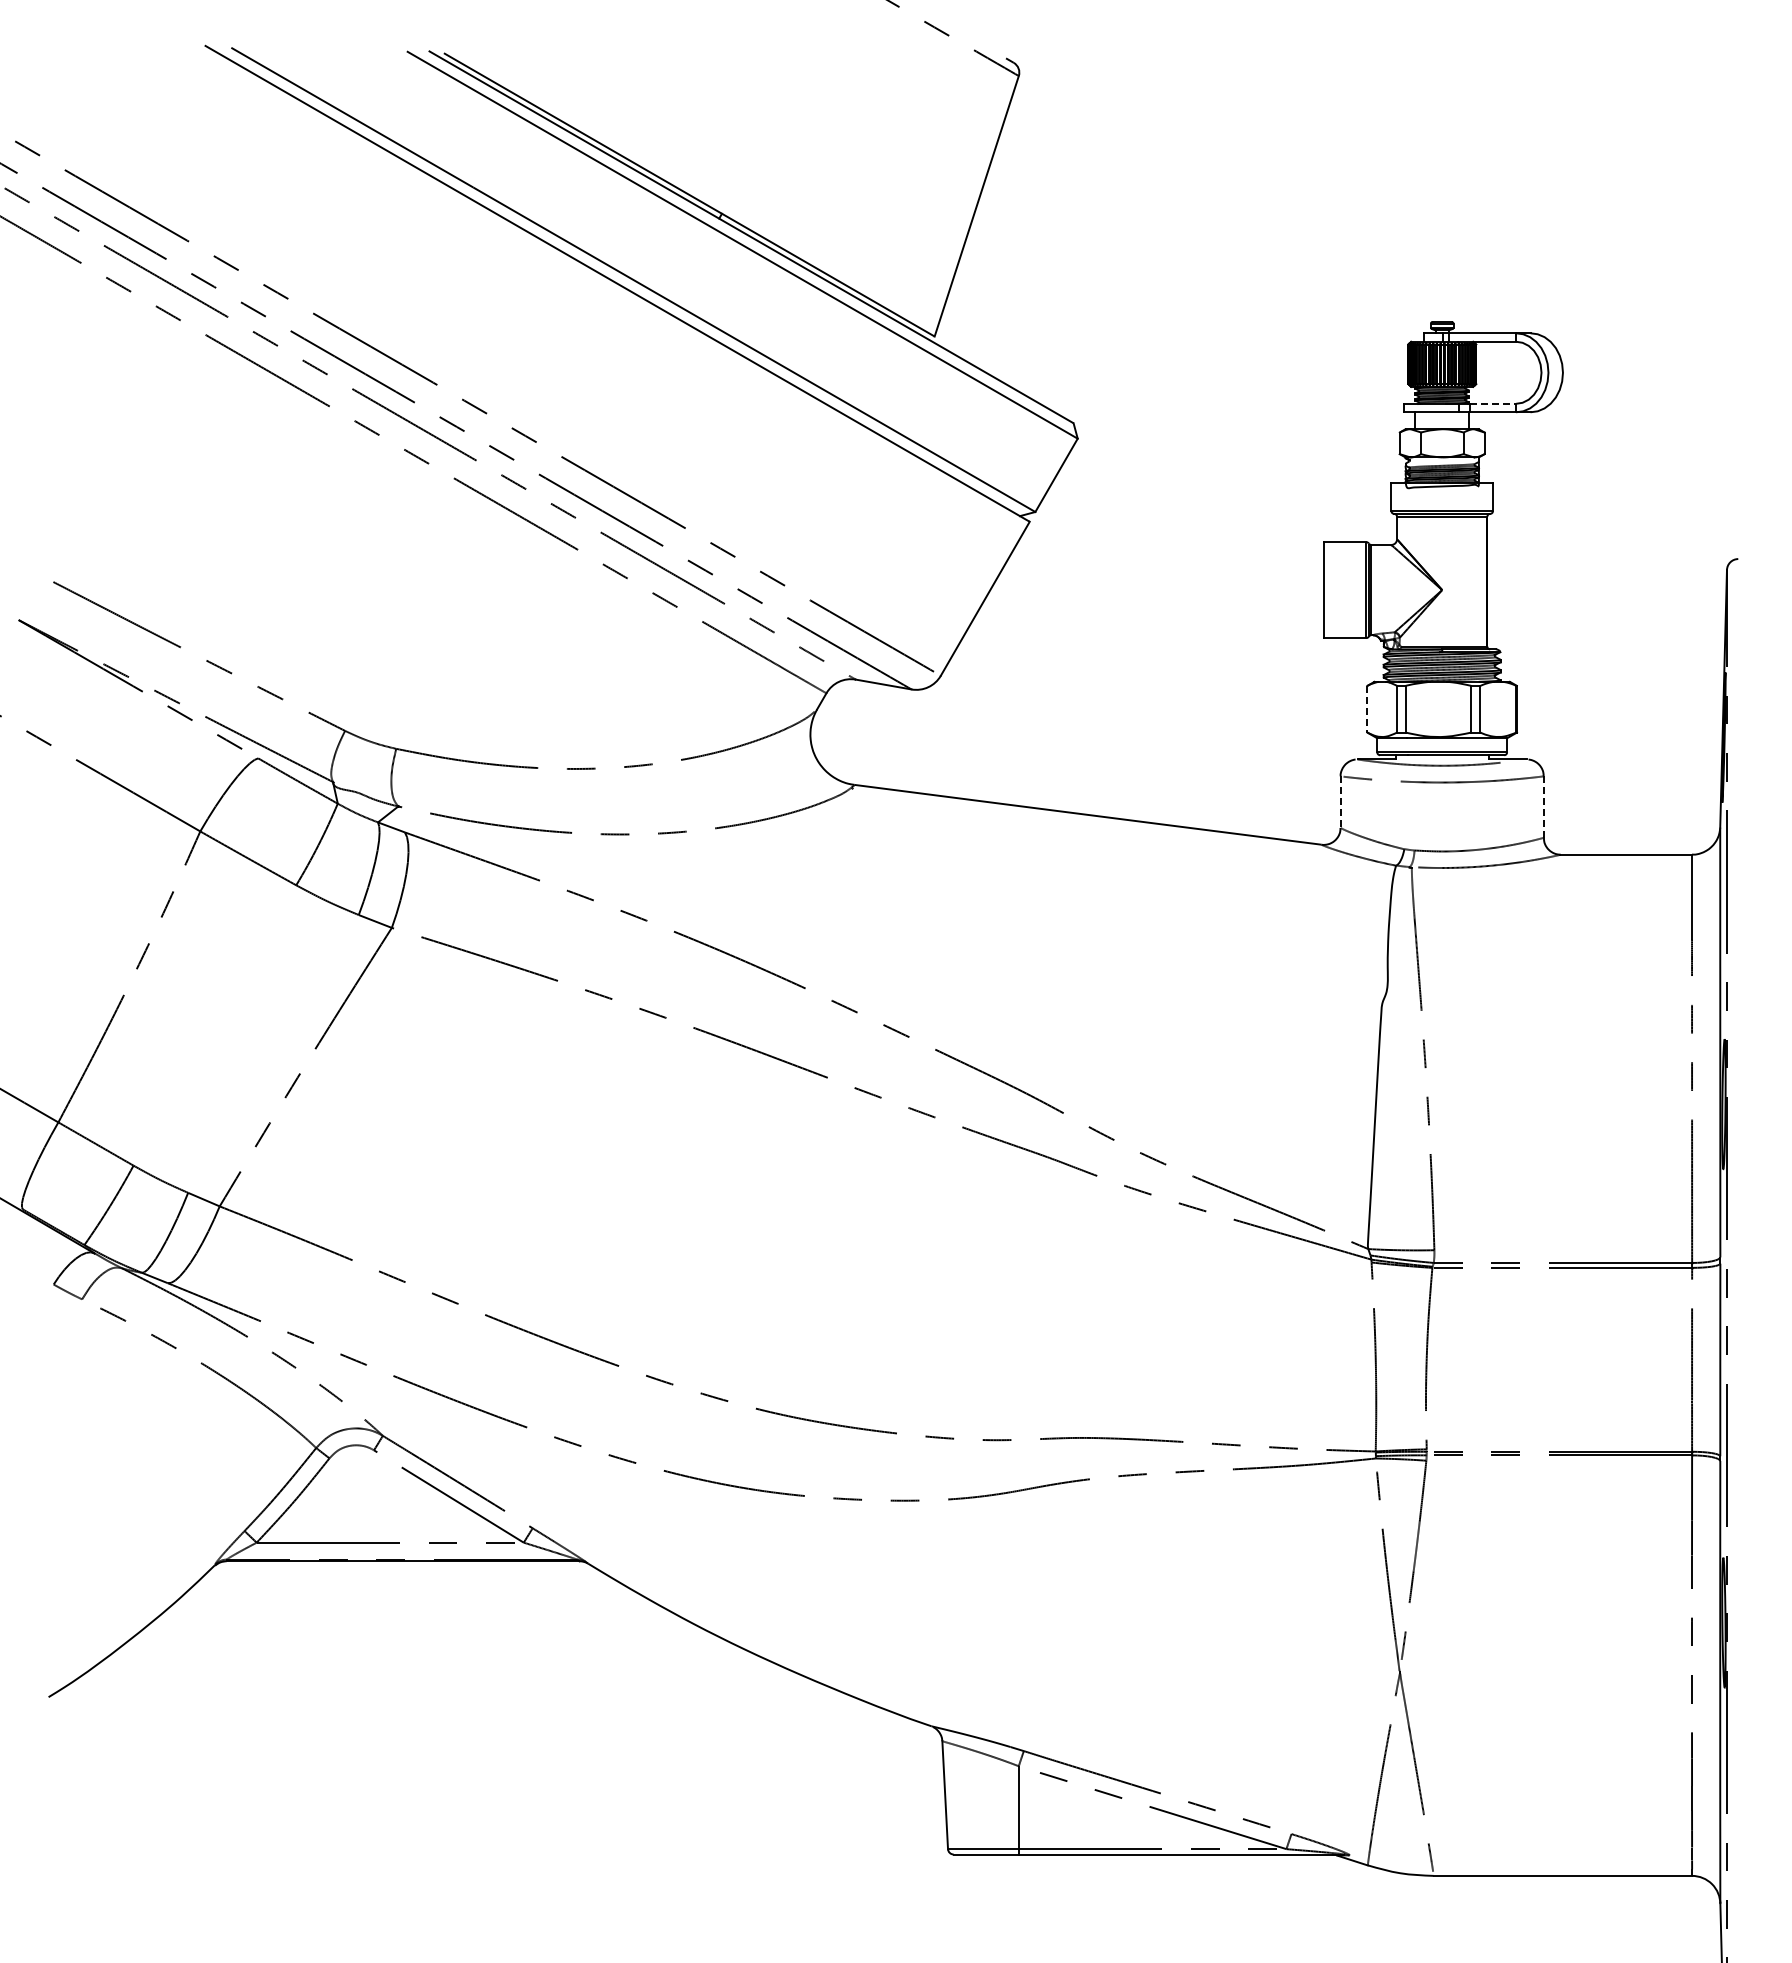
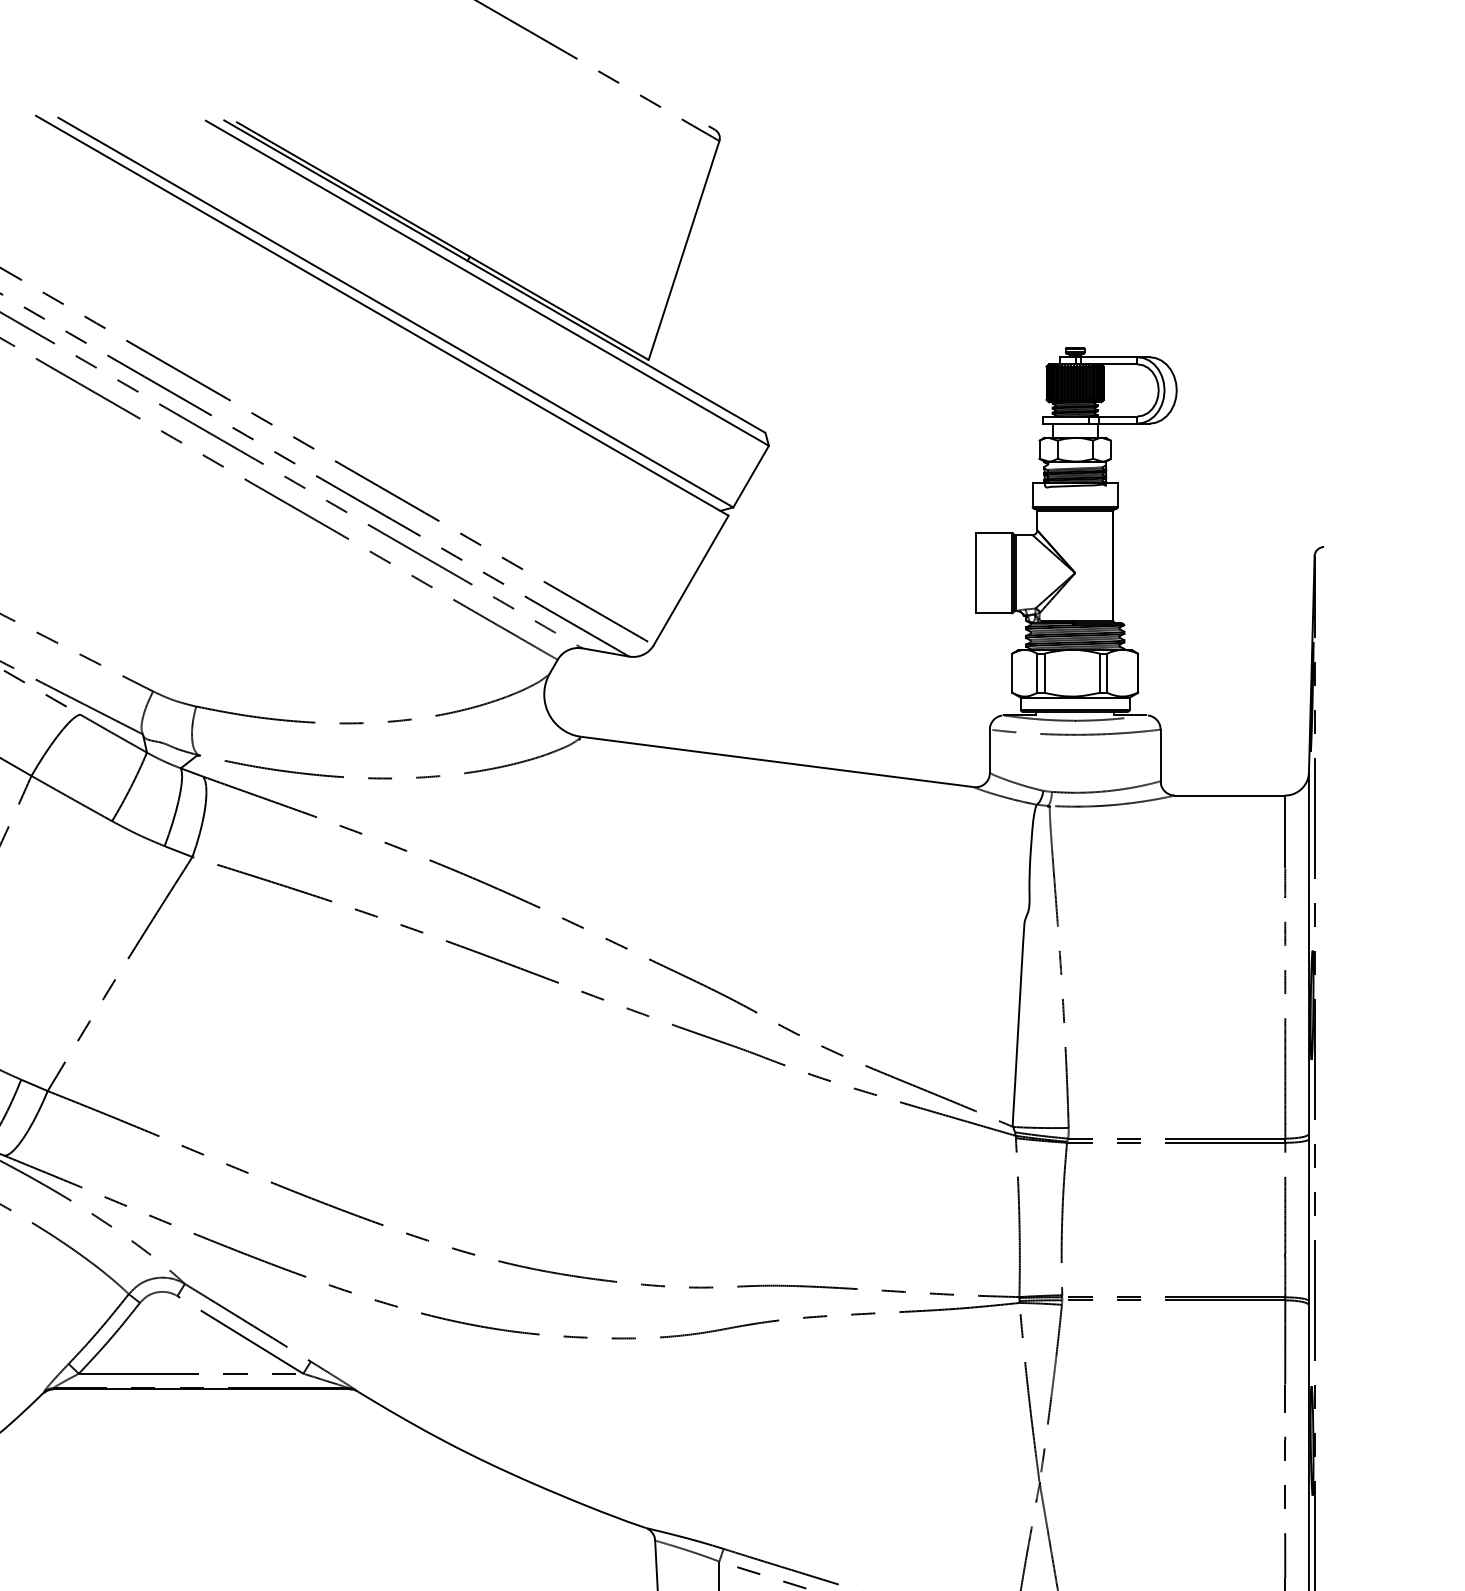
line: (1493, 403) -> (1118, 416), dashed -> solid
line: (1367, 709) -> (1012, 673), dashed -> solid
line: (1340, 802) -> (989, 751), dashed -> solid
line: (1543, 807) -> (1160, 755), dashed -> solid

